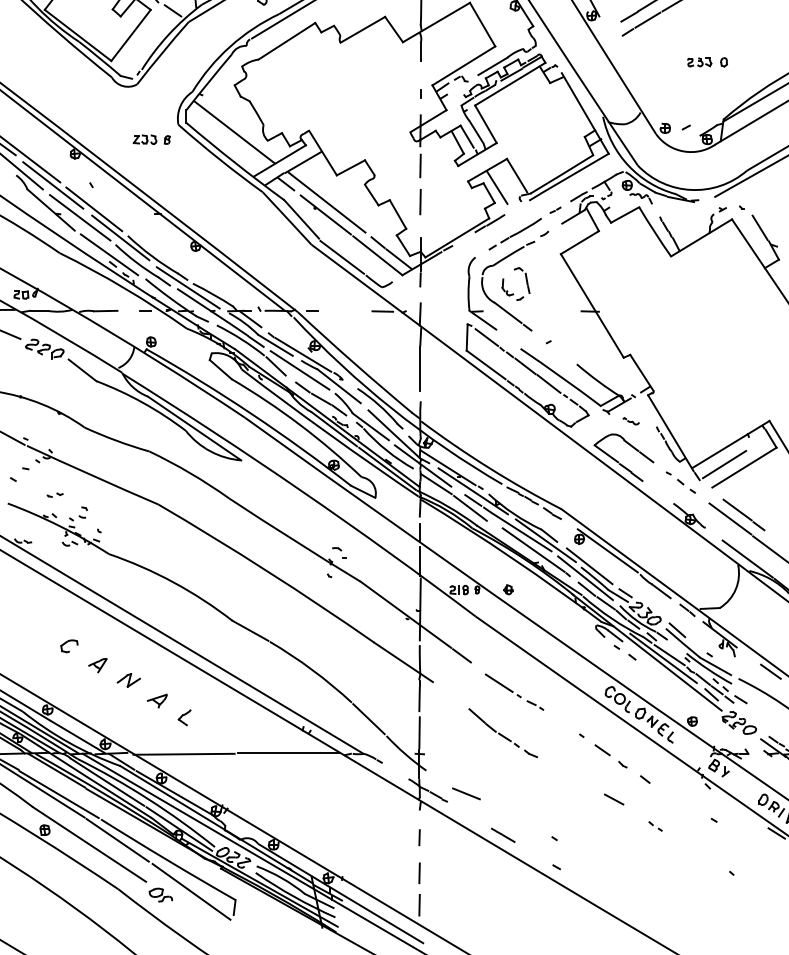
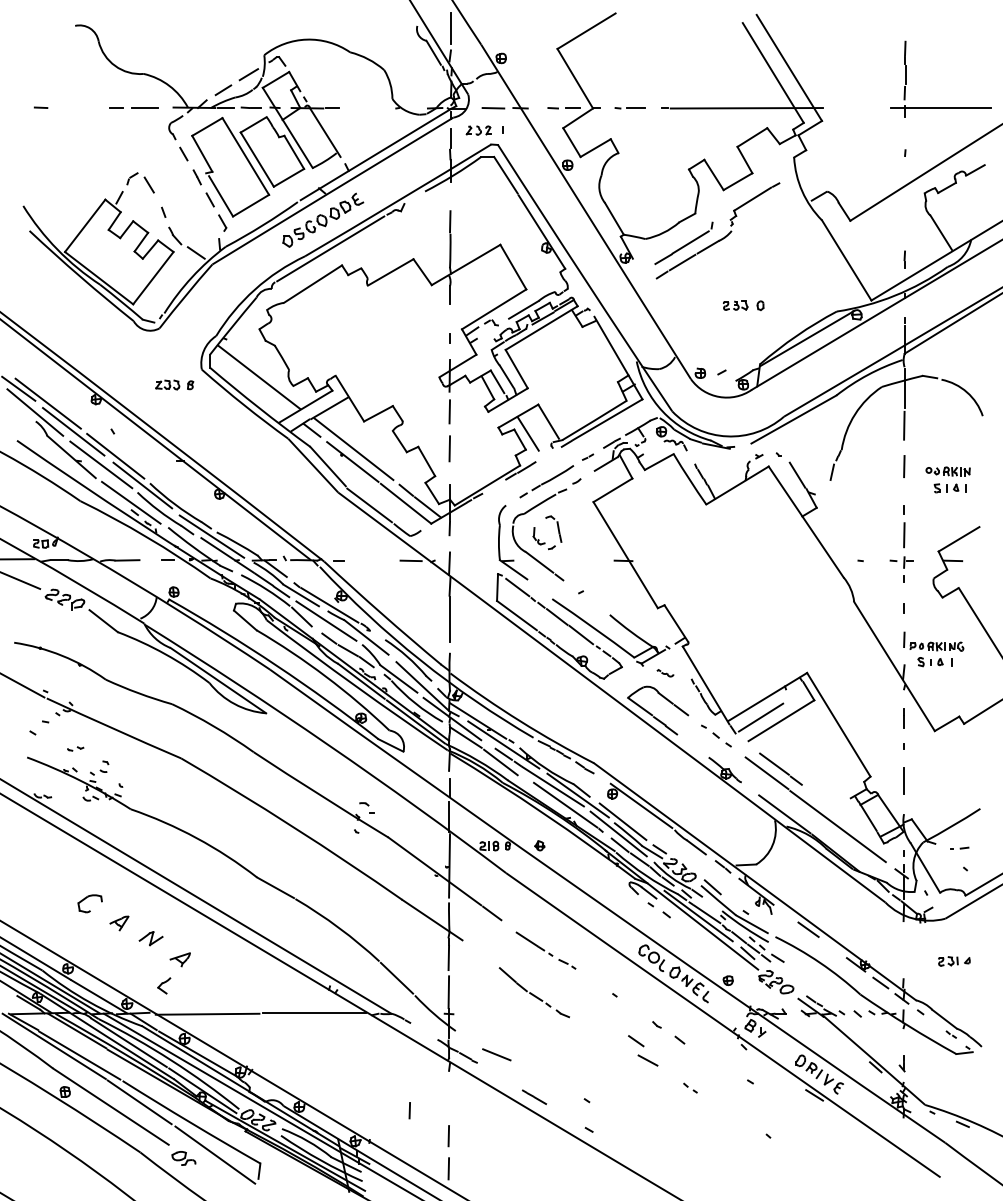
part: (69, 646) -> (90, 903), size x1.4
part: (184, 717) -> (164, 985), moved
line: (602, 750) -> (636, 1041), moved
line: (419, 837) -> (409, 1110), moved

